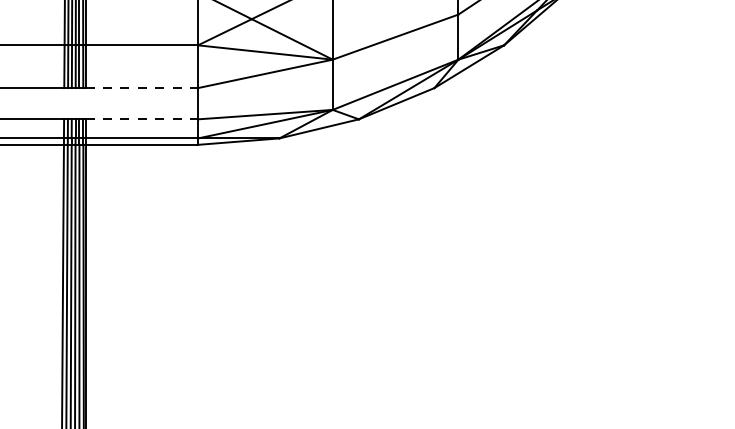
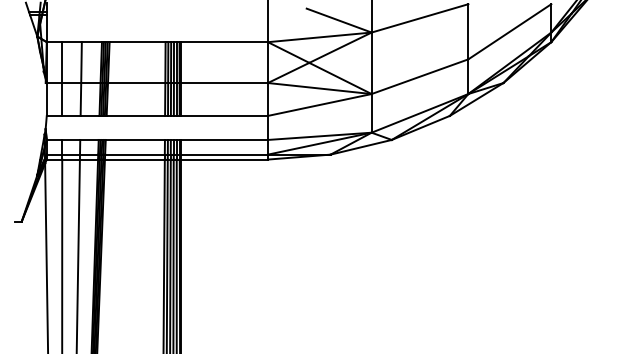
line: (142, 87) -> (225, 115), dashed -> solid
line: (142, 118) -> (225, 139), dashed -> solid

